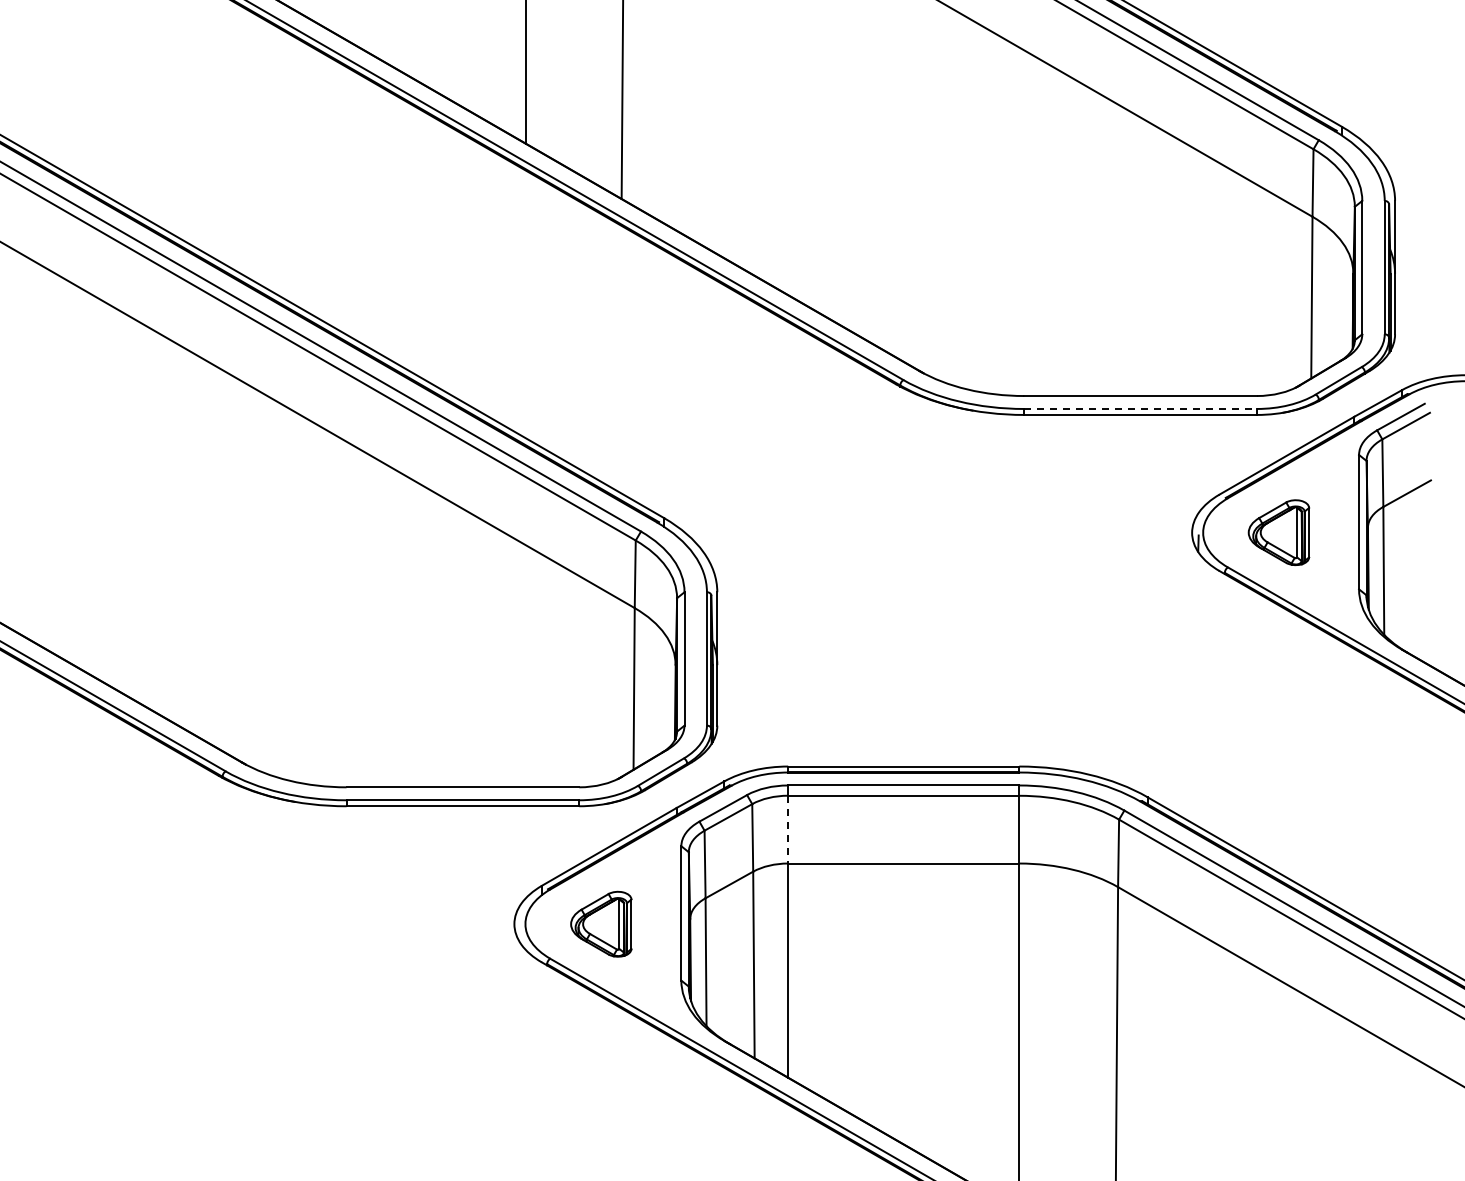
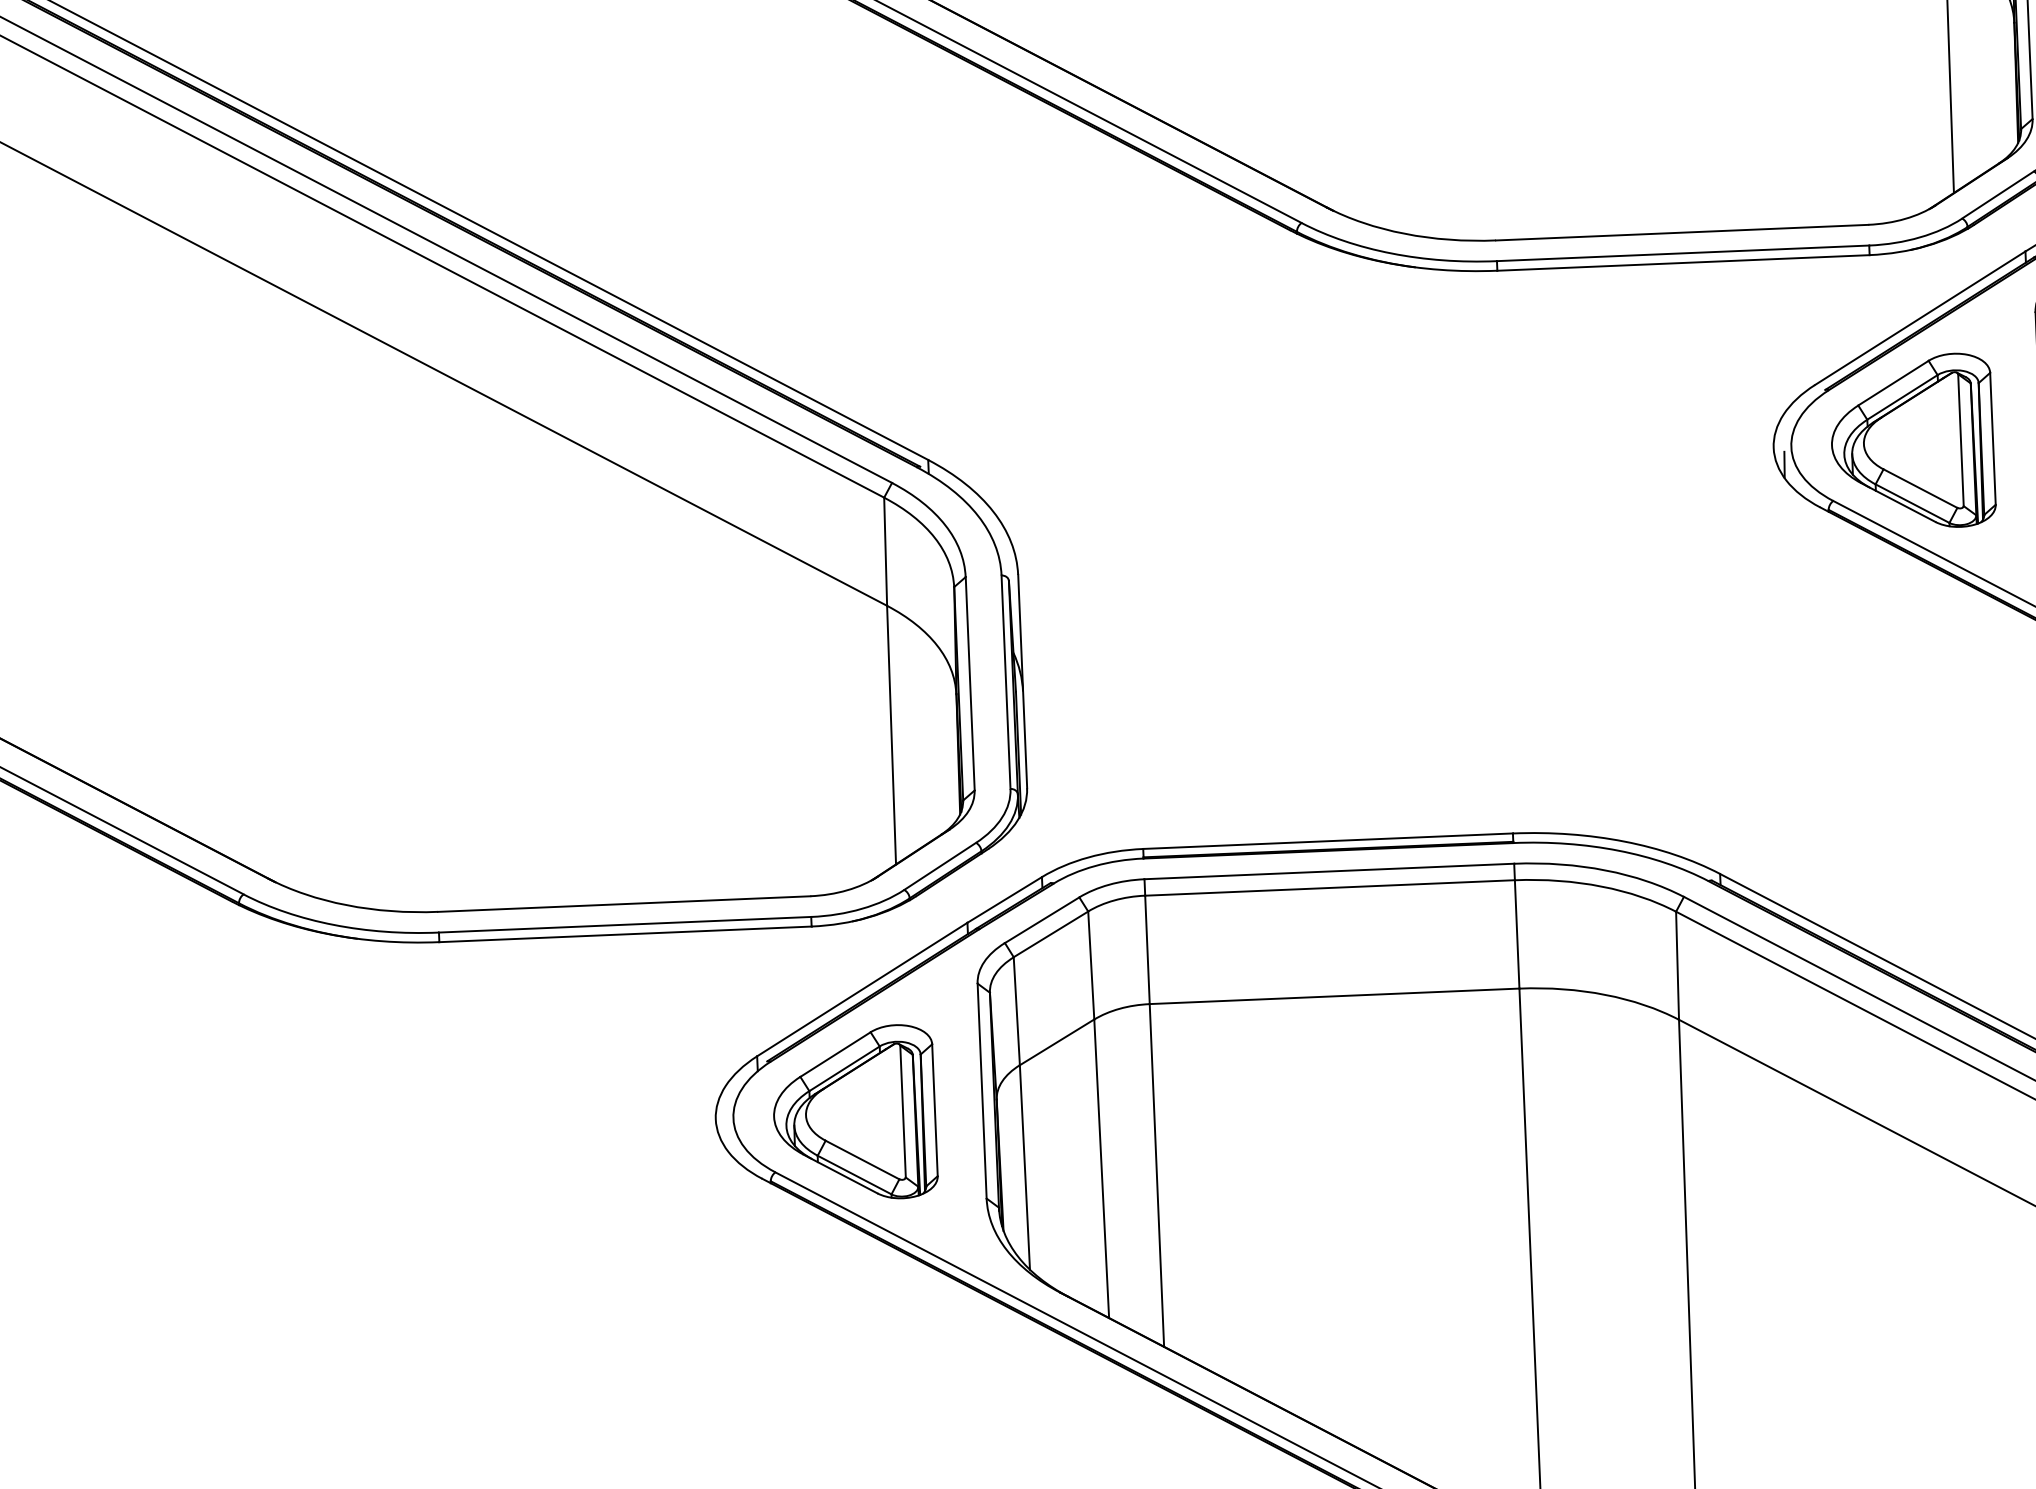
line: (1141, 408) -> (1684, 252), dashed -> solid
part: (1278, 532) -> (1911, 441), size x1.67
line: (788, 829) -> (1147, 949), dashed -> solid
part: (601, 924) -> (855, 1114), size x1.67

